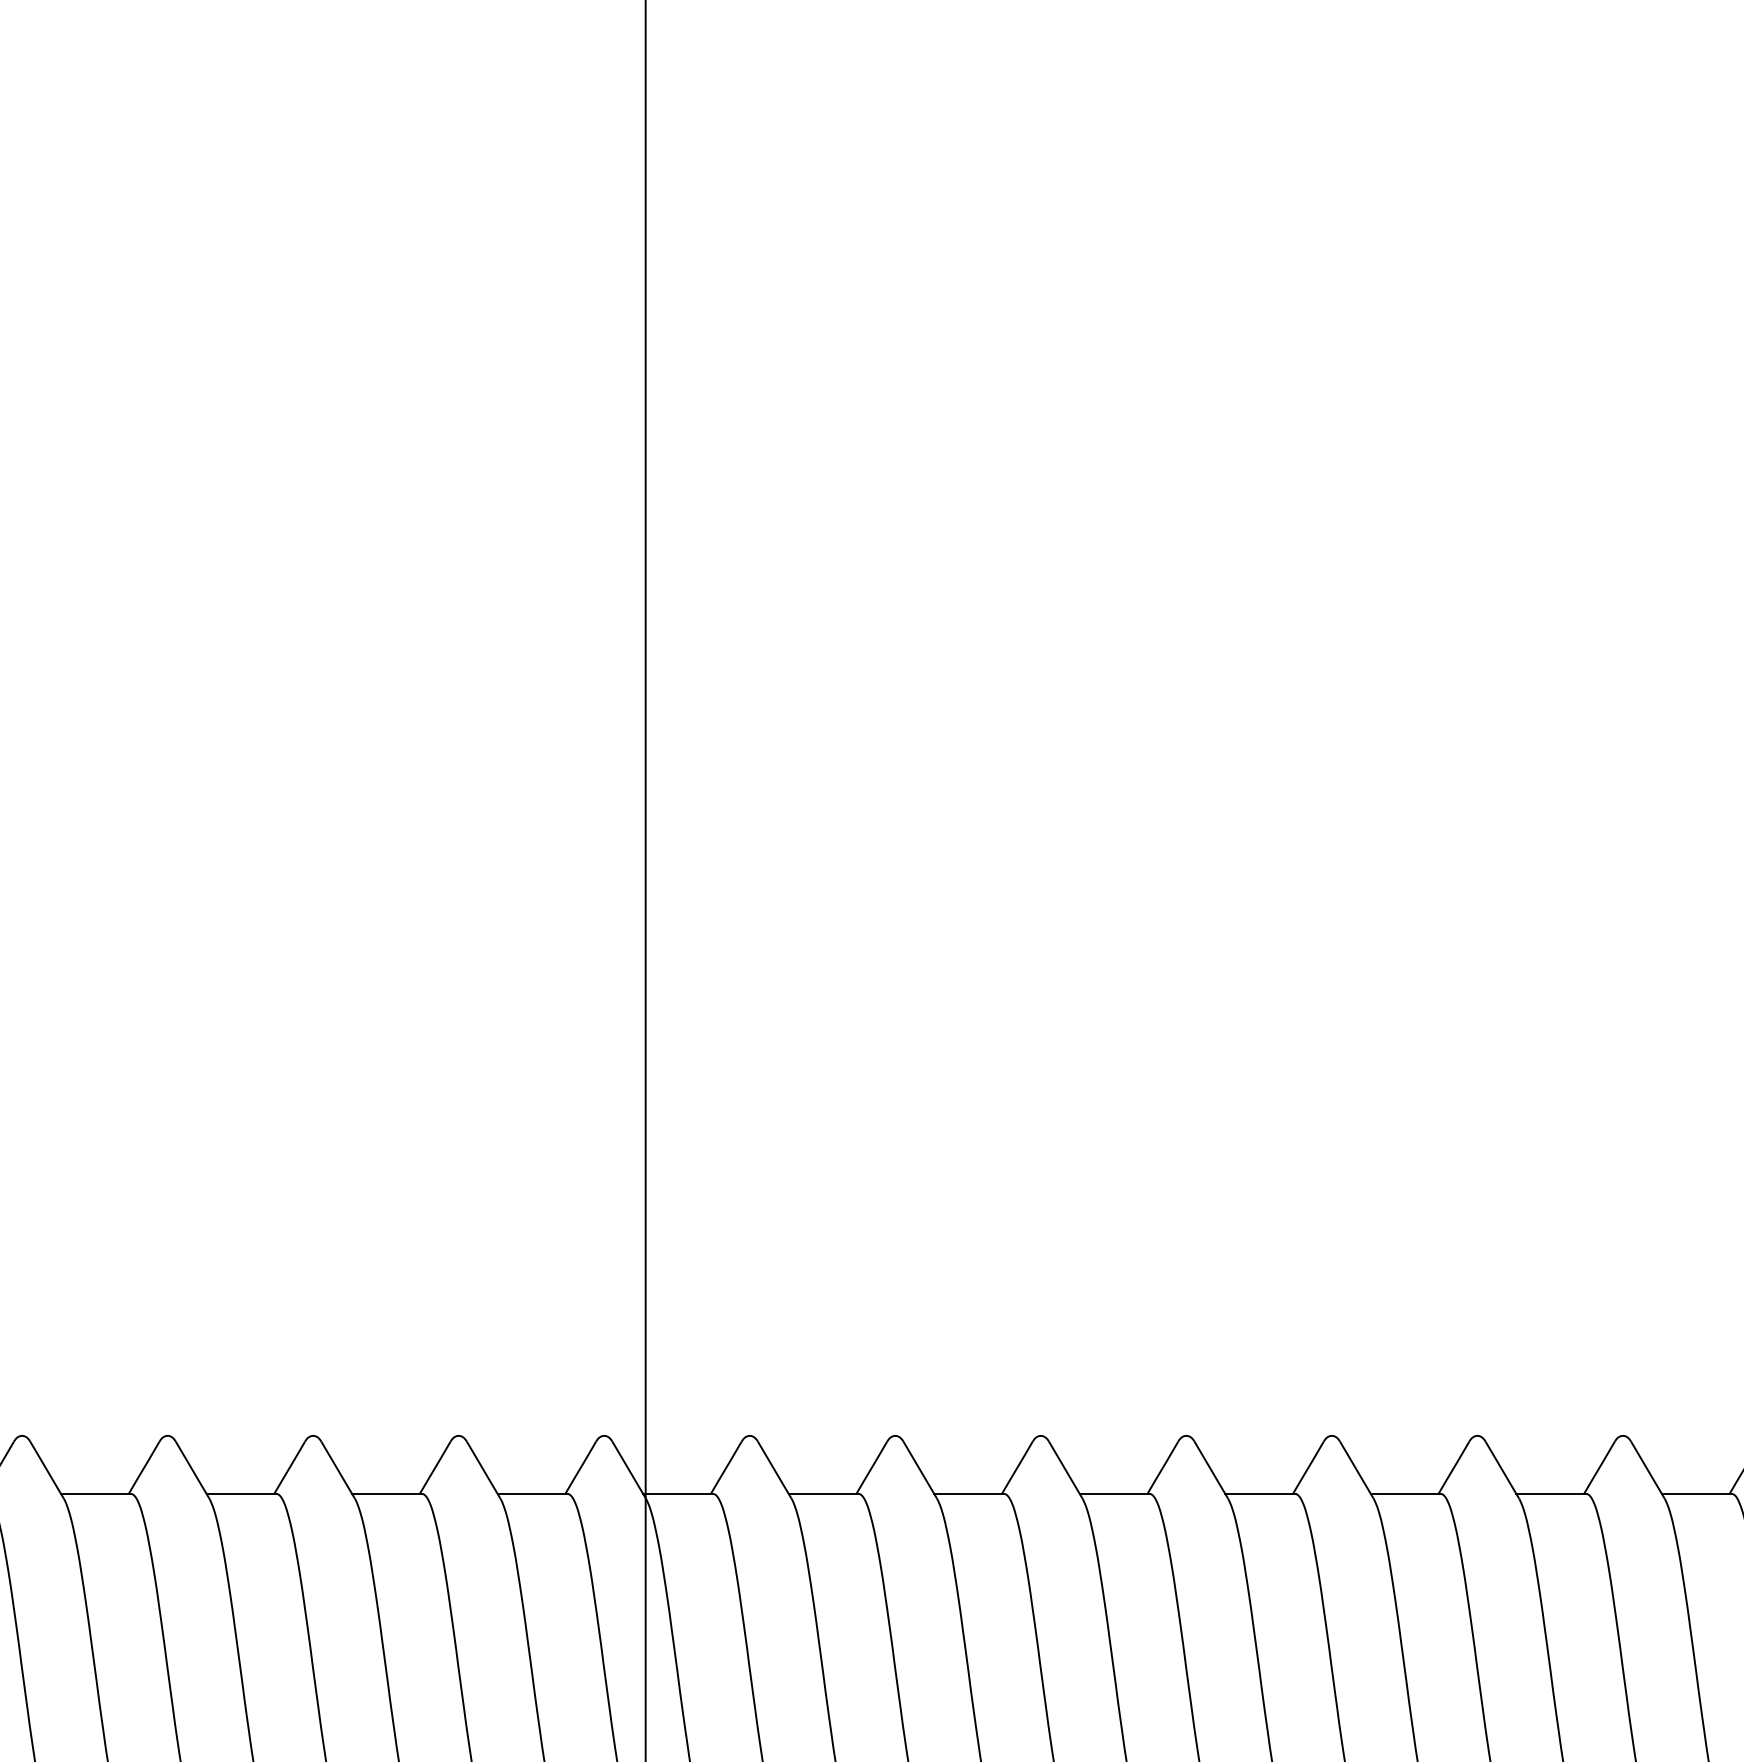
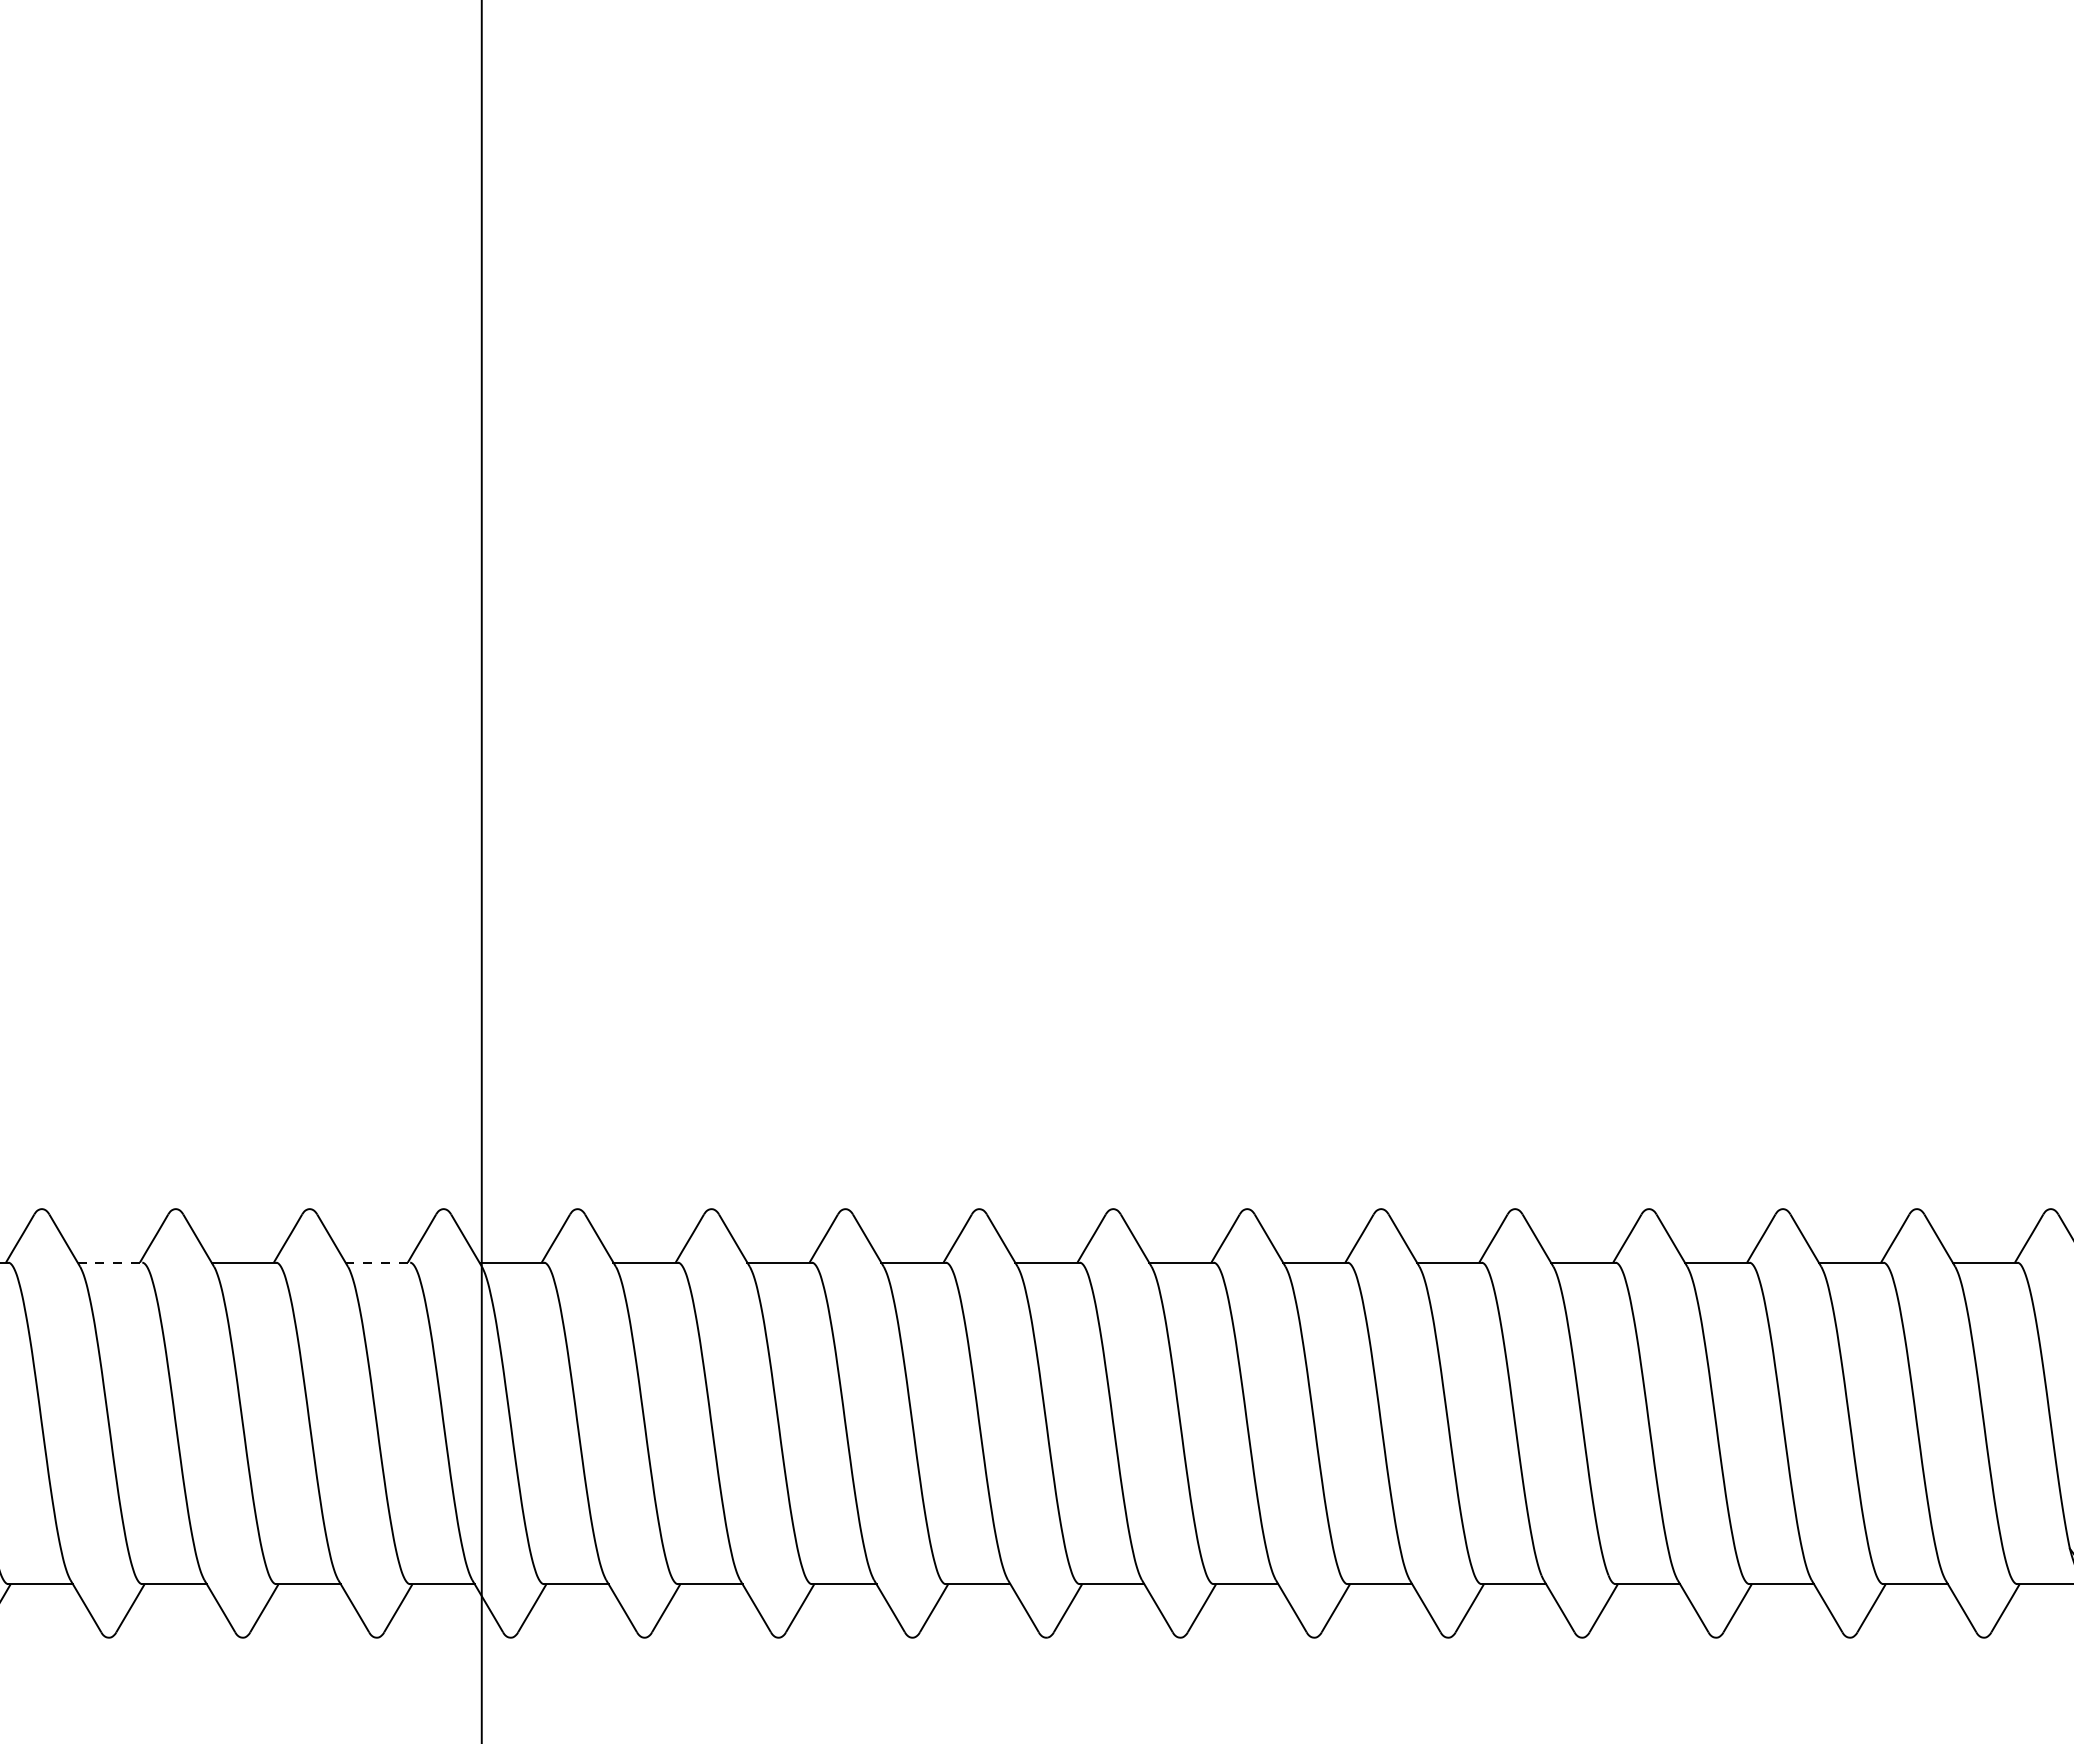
line: (242, 1493) -> (110, 1262), solid -> dashed
line: (533, 1493) -> (378, 1262), solid -> dashed

